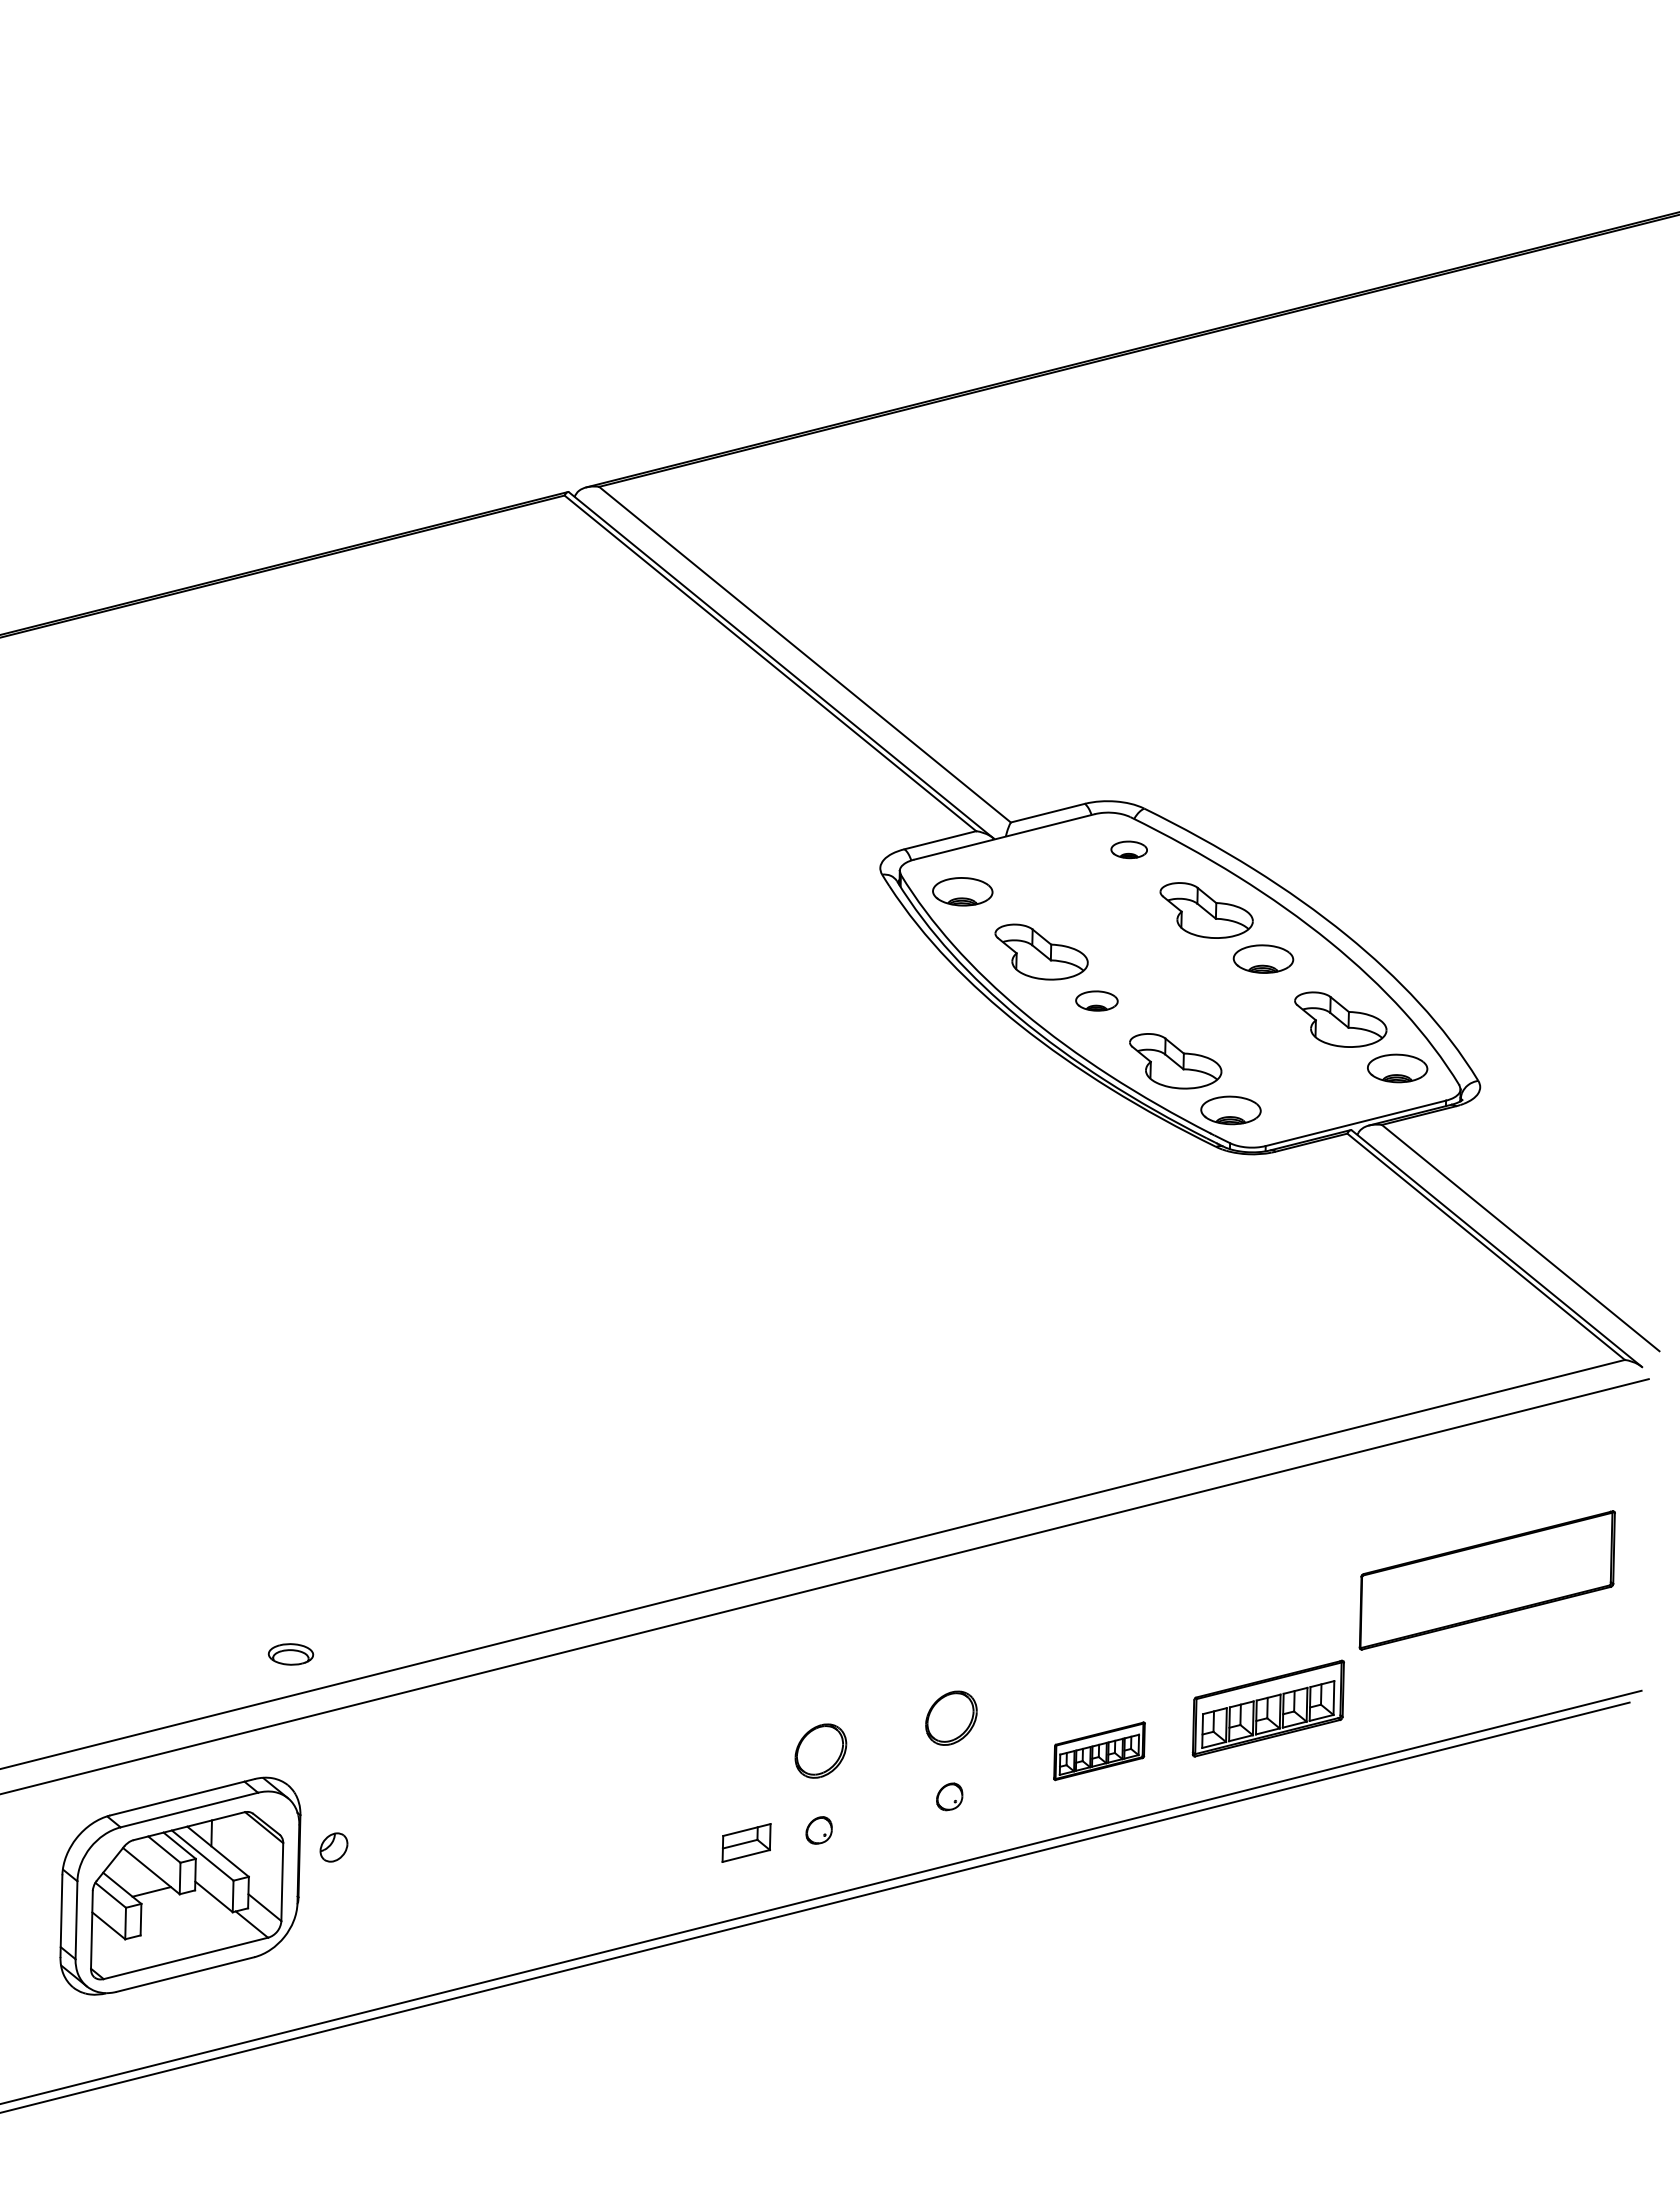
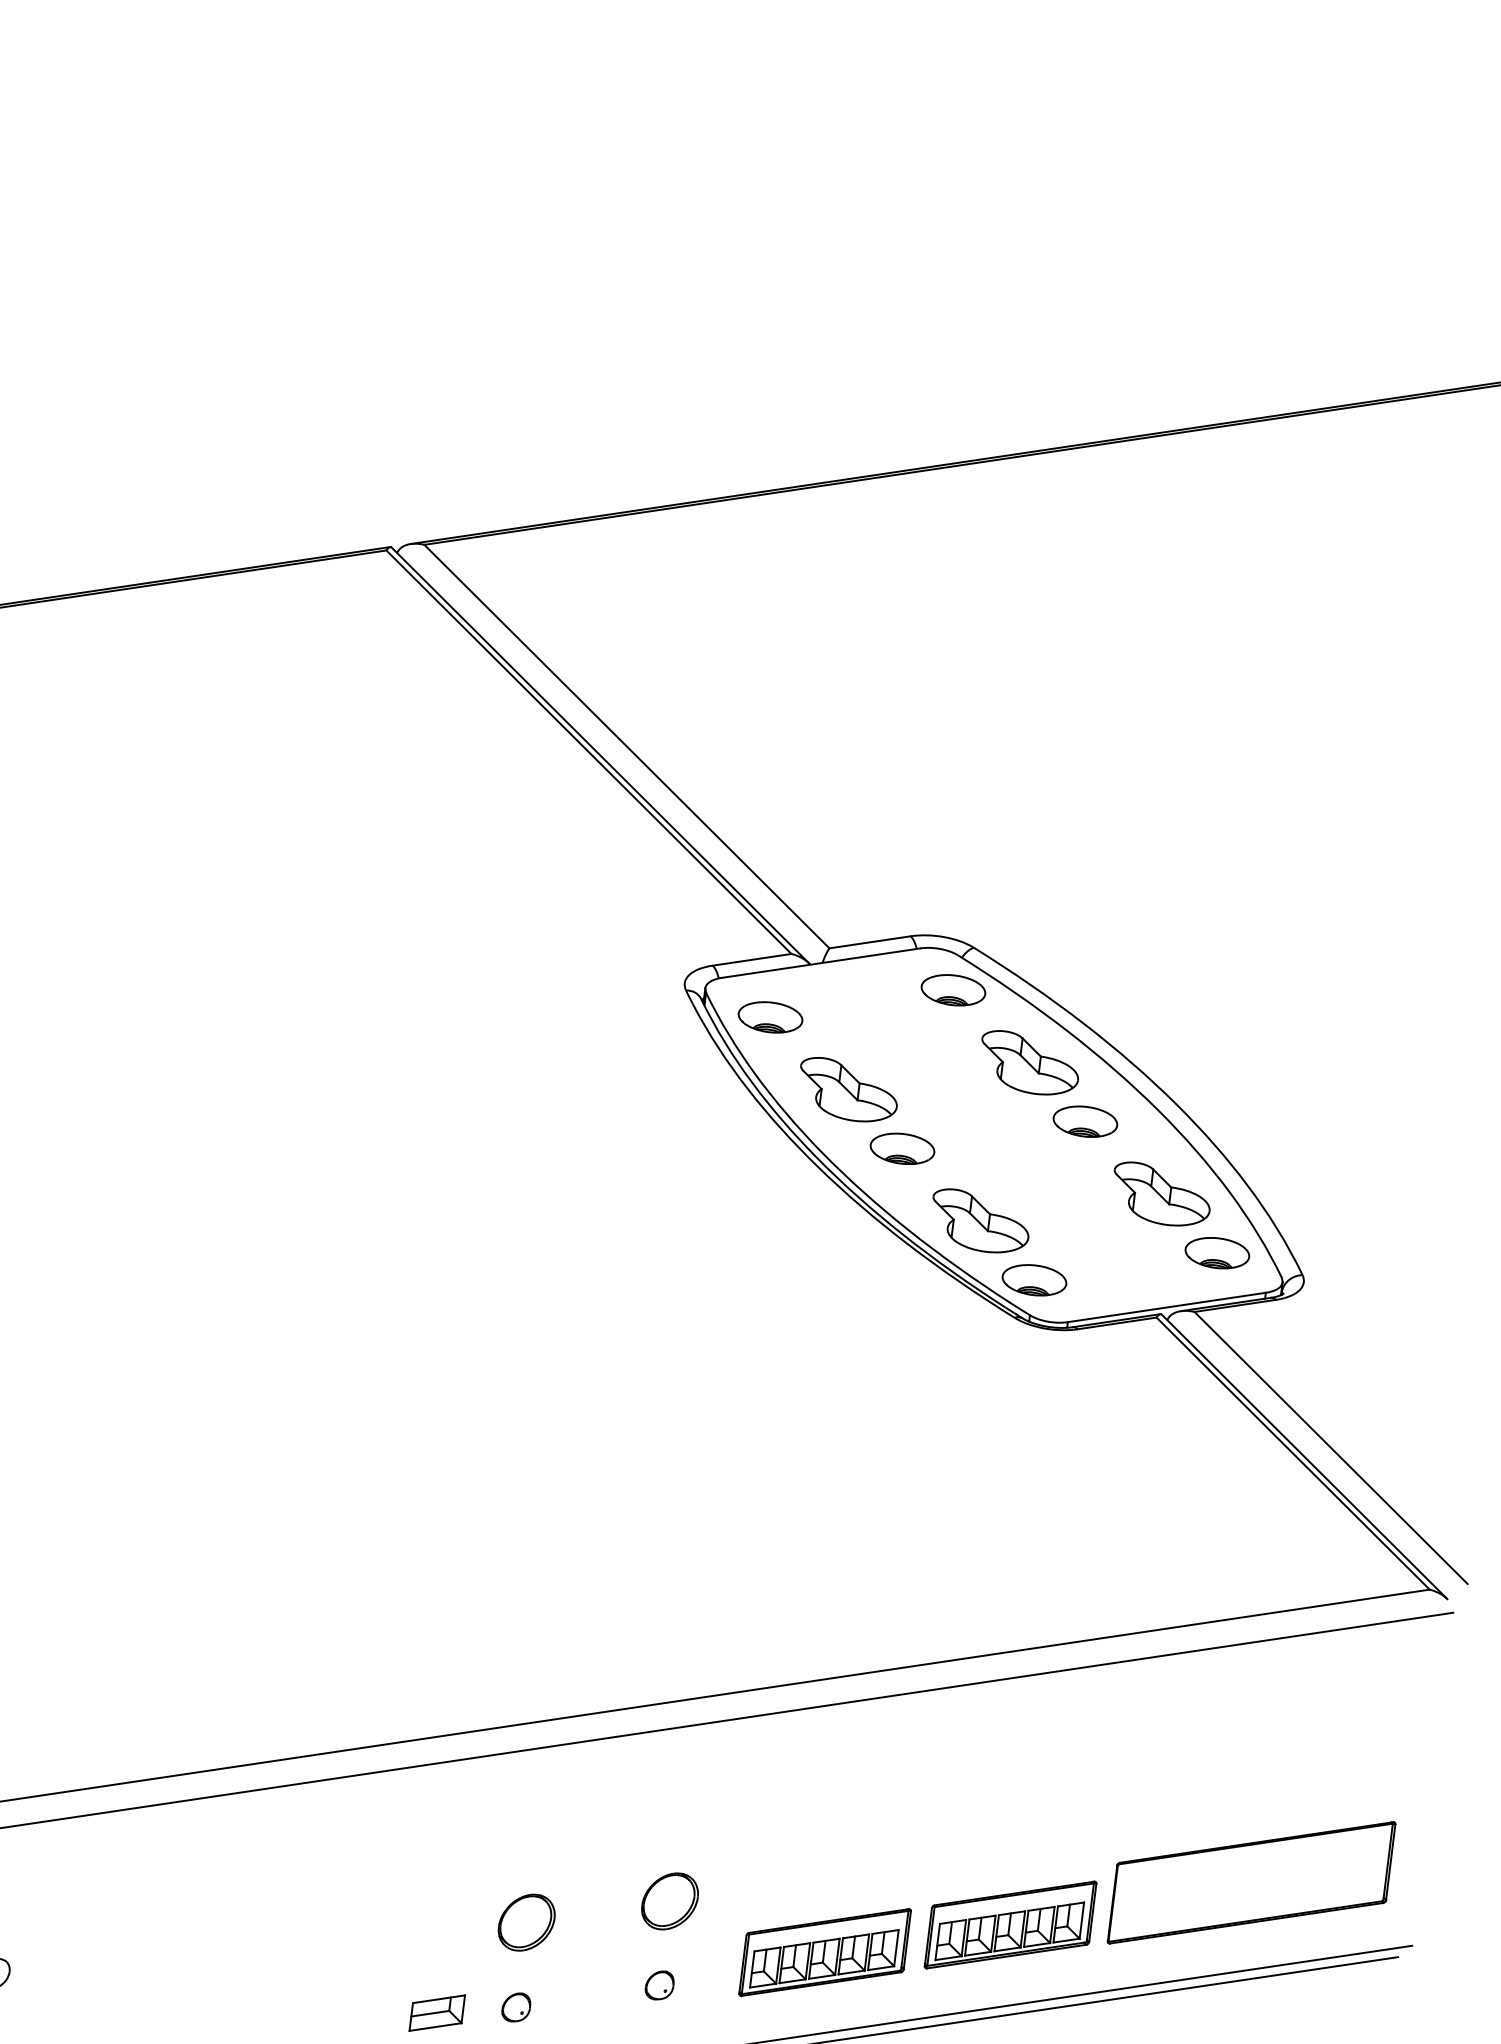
part: (1128, 849) -> (952, 989), size x1.67
part: (1096, 1000) -> (902, 1148), size x1.43
part: (1486, 1580) -> (1250, 1882), moved
part: (1099, 1751) -> (825, 1952), size x1.67

